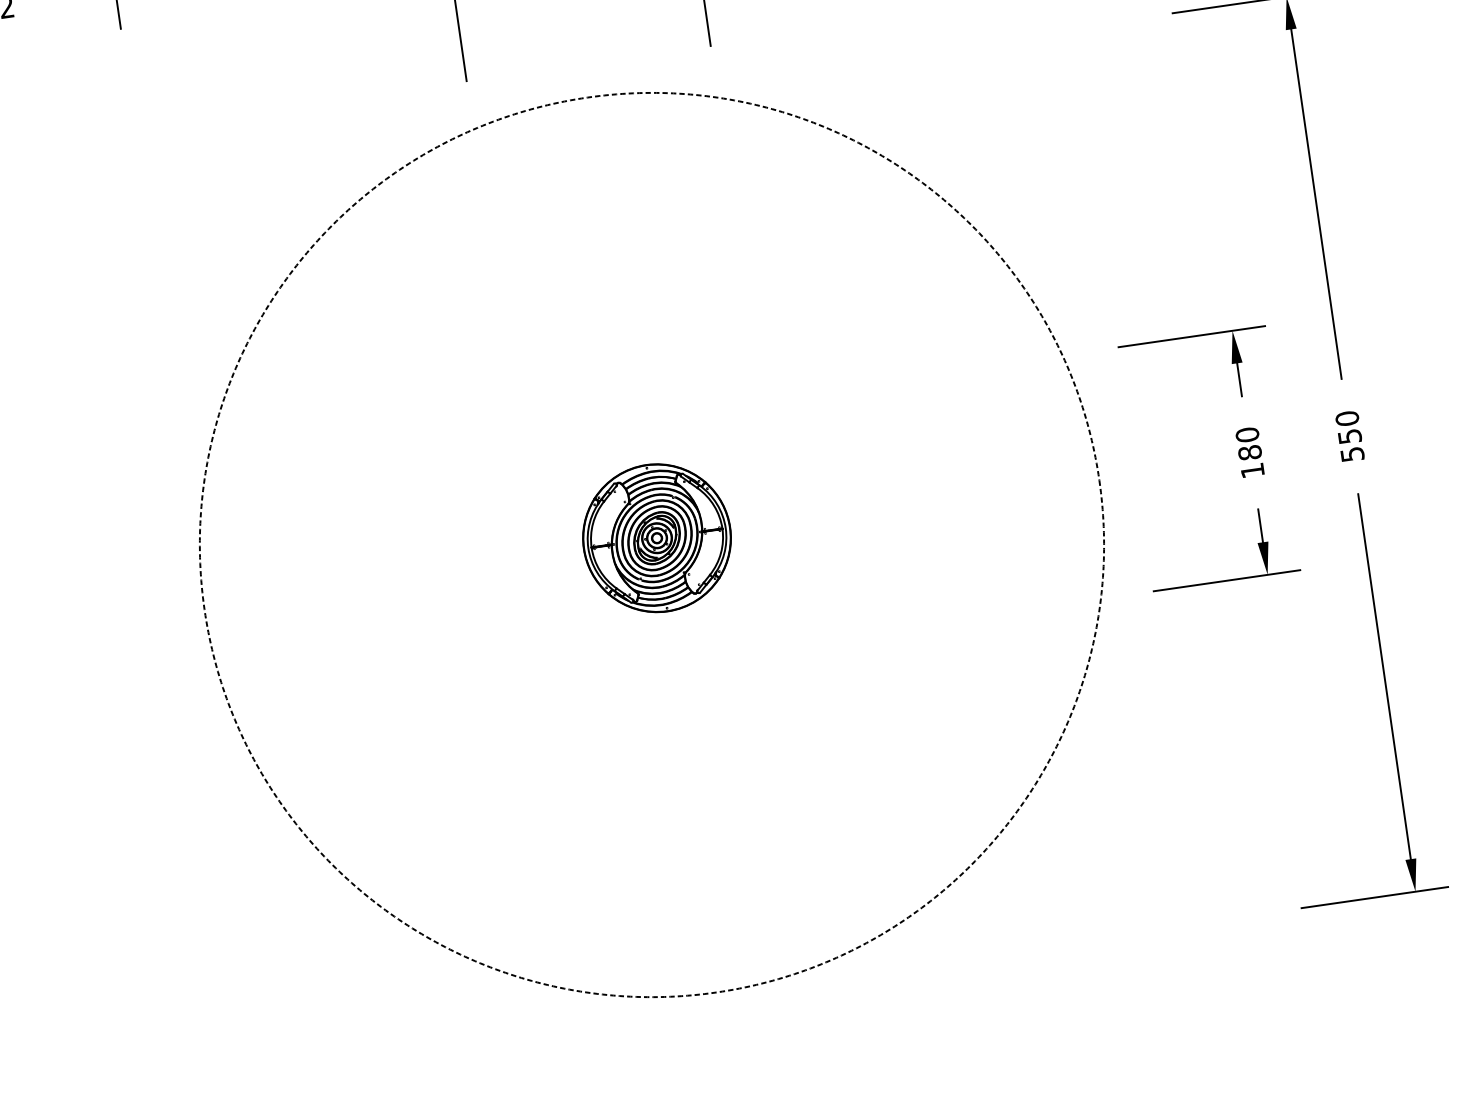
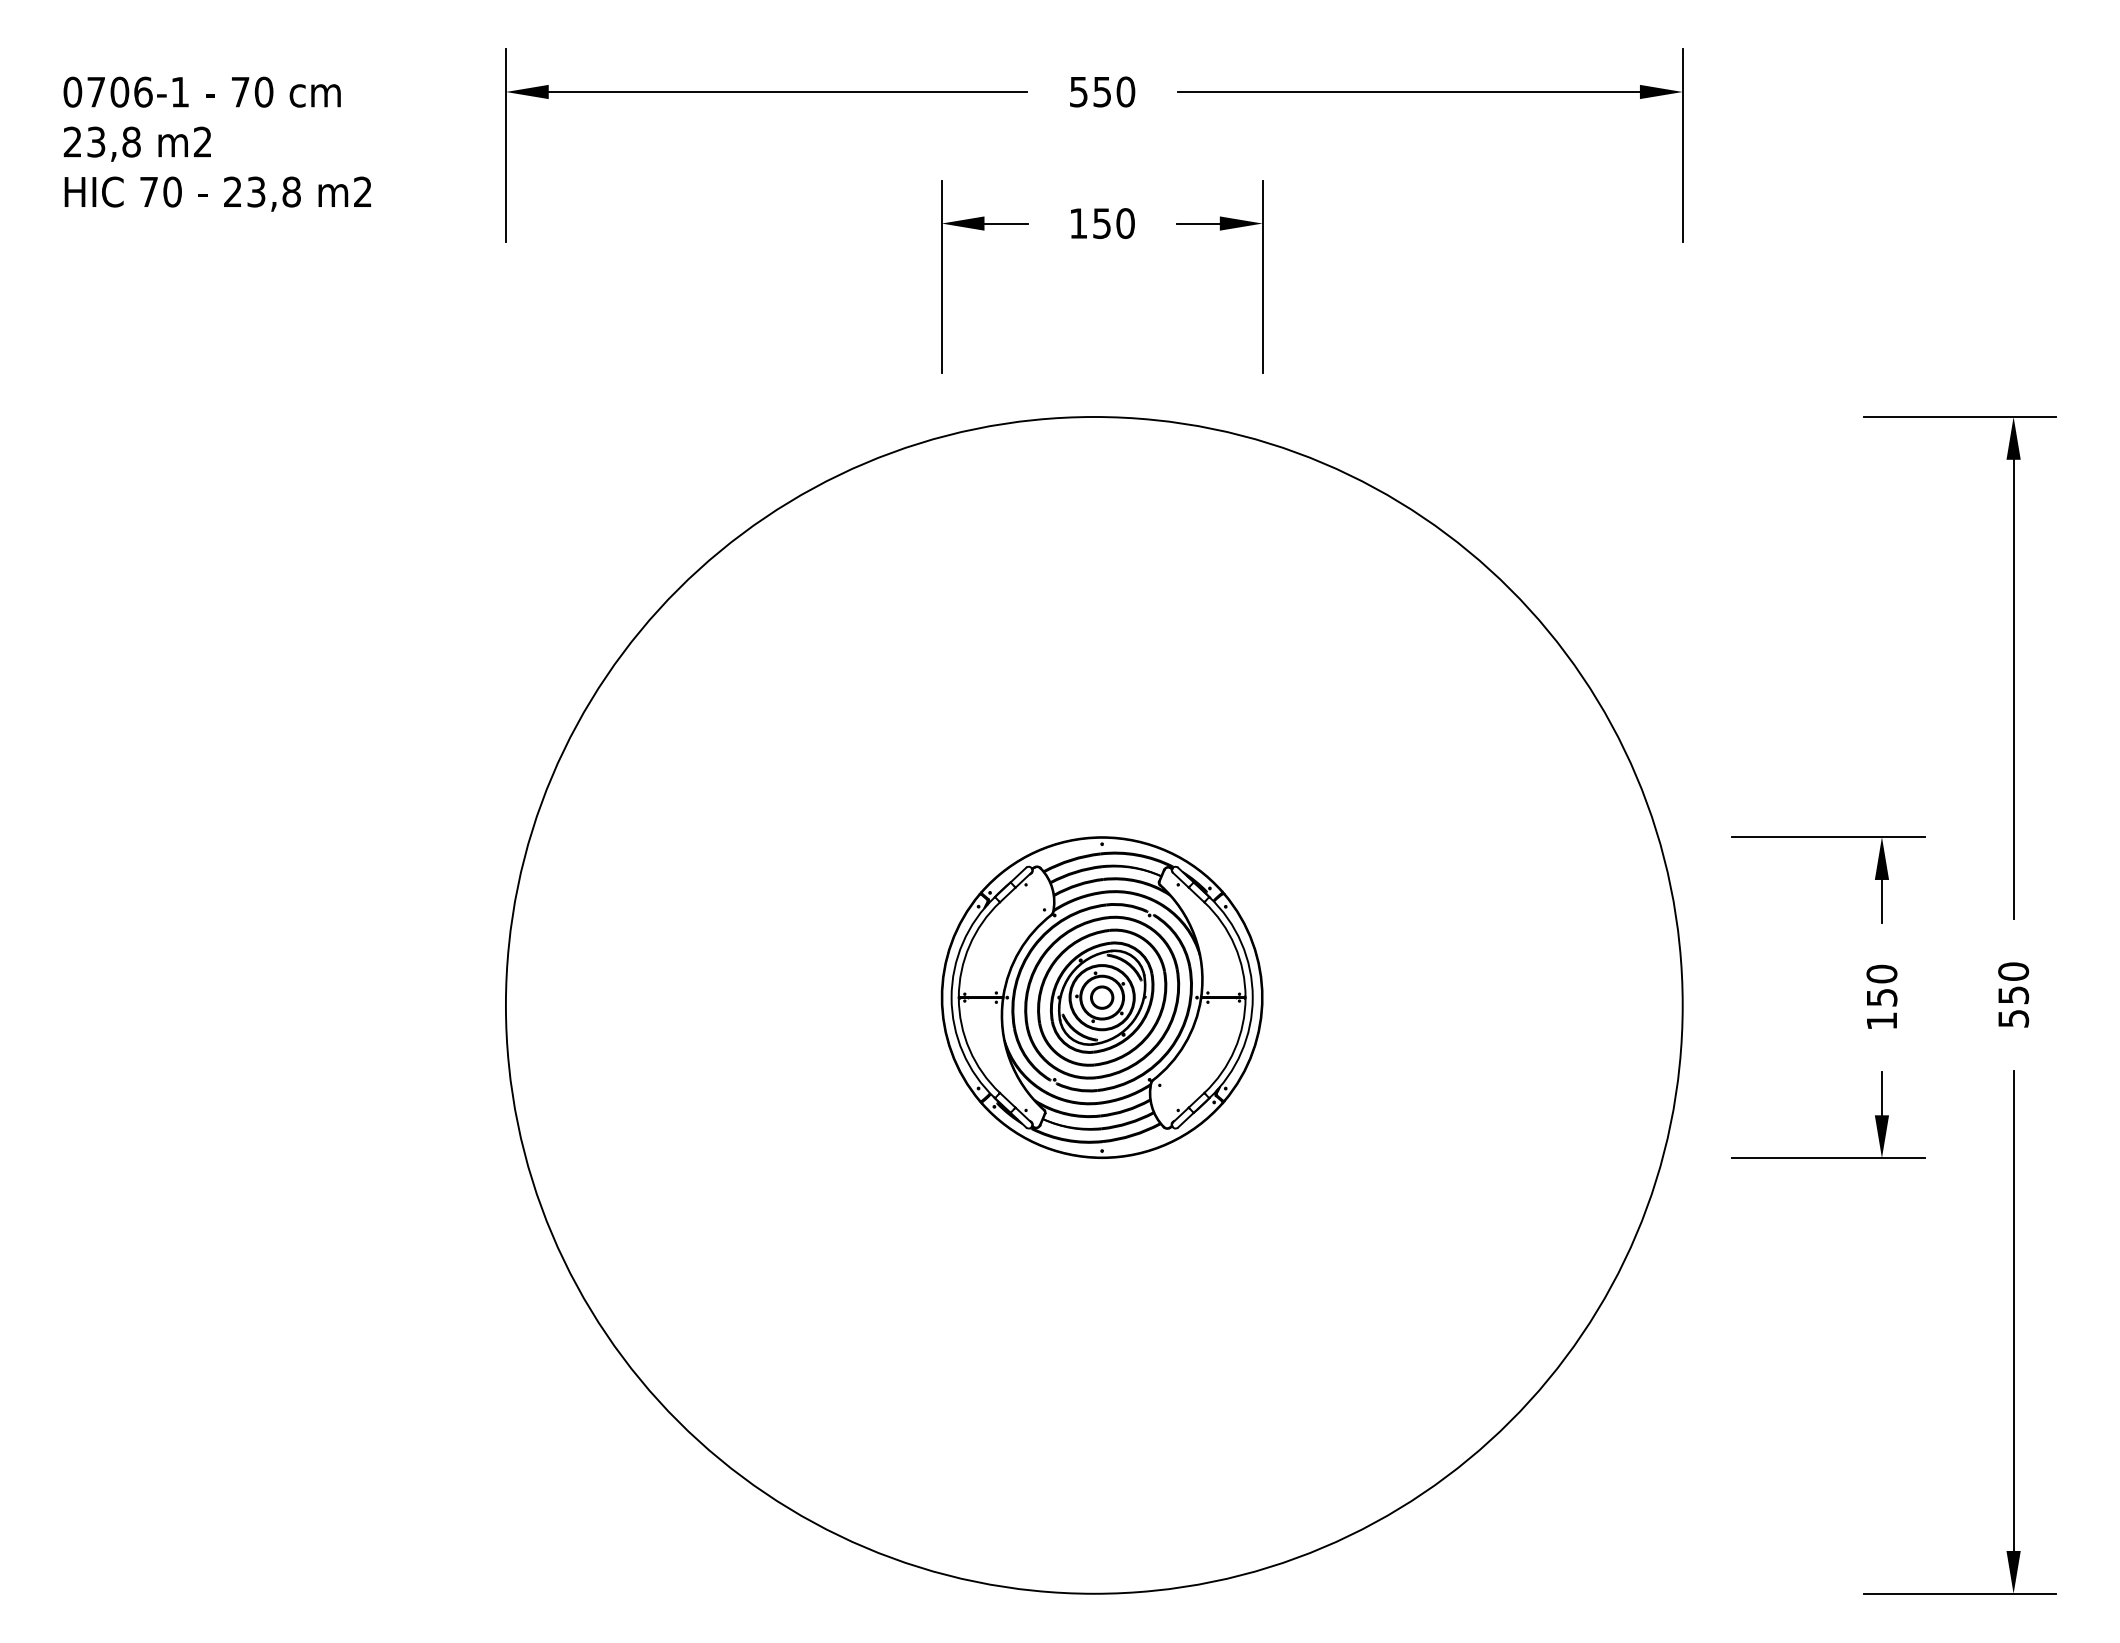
text: (1249, 452) -> (1881, 997), 180 -> 150
part: (656, 538) -> (1101, 997), size x1.67
circle: (651, 545) -> (1093, 1005), dashed -> solid

